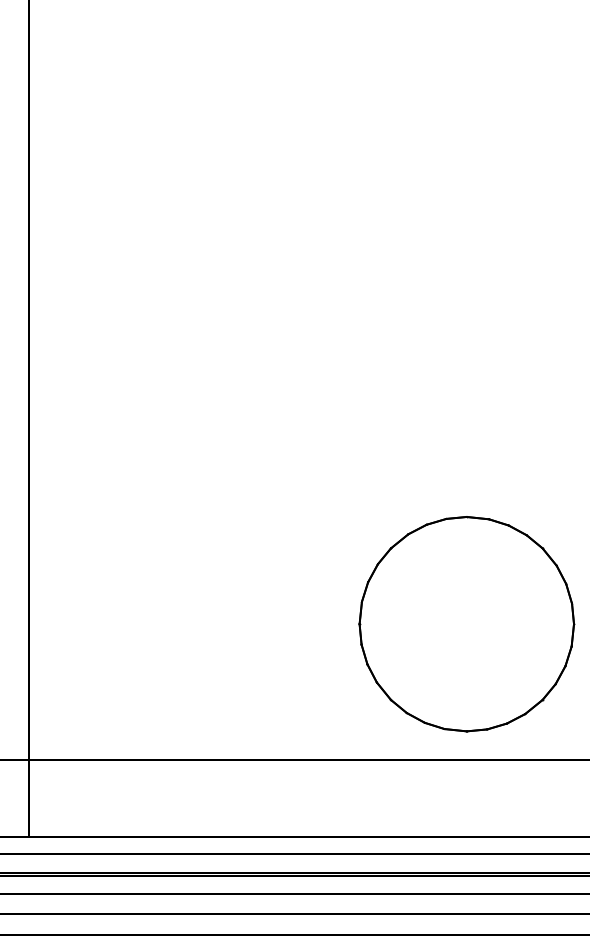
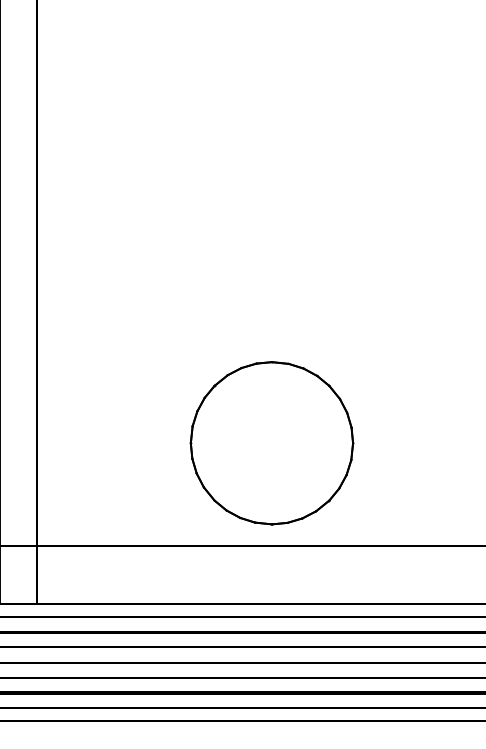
part: (466, 624) -> (271, 443), moved

